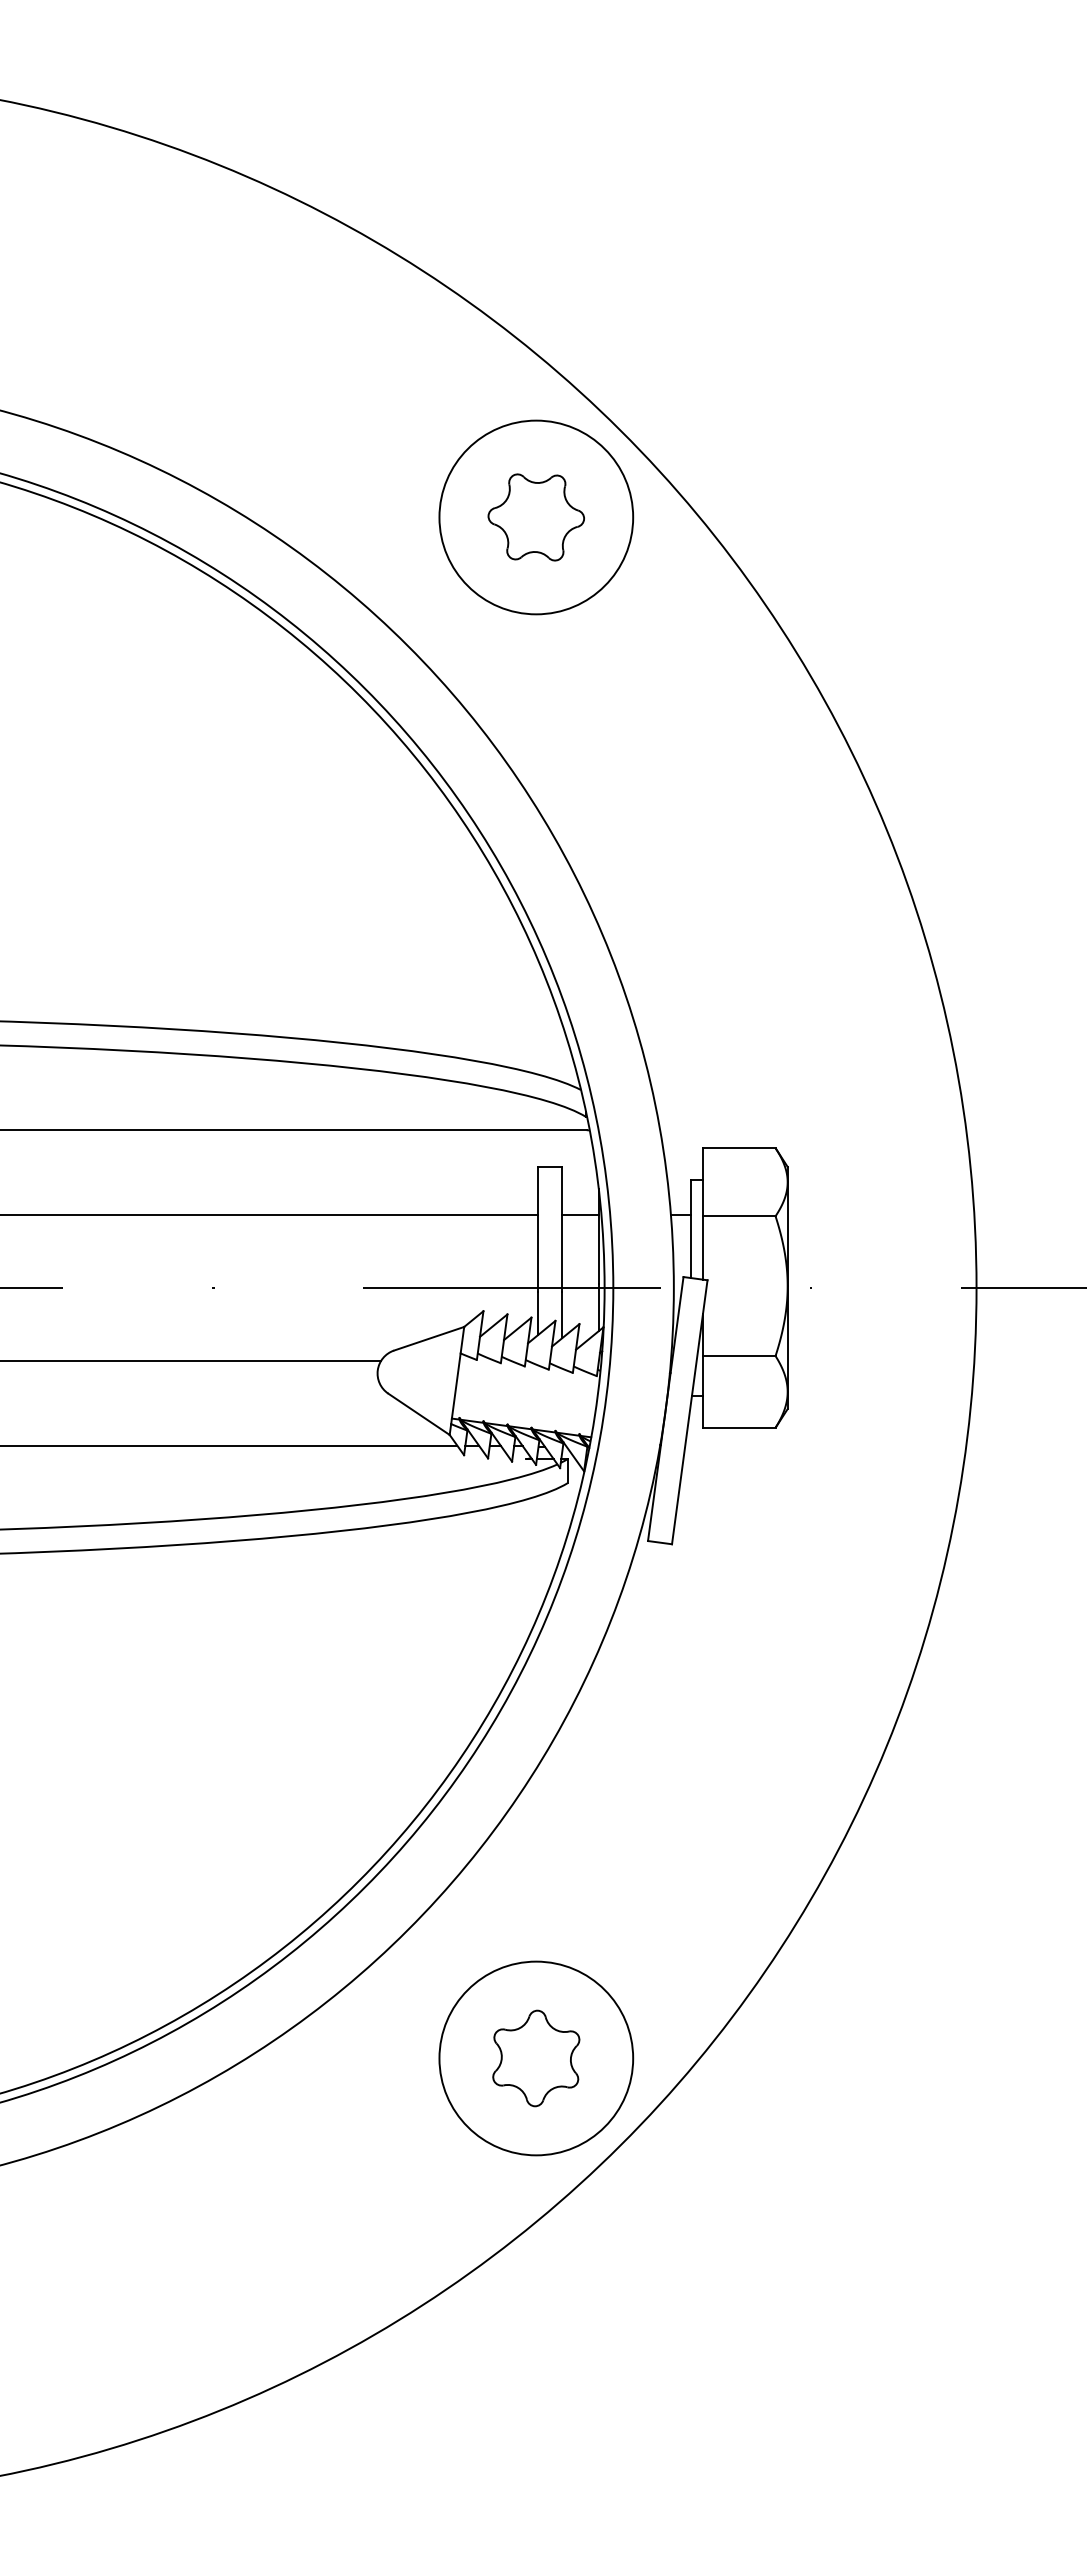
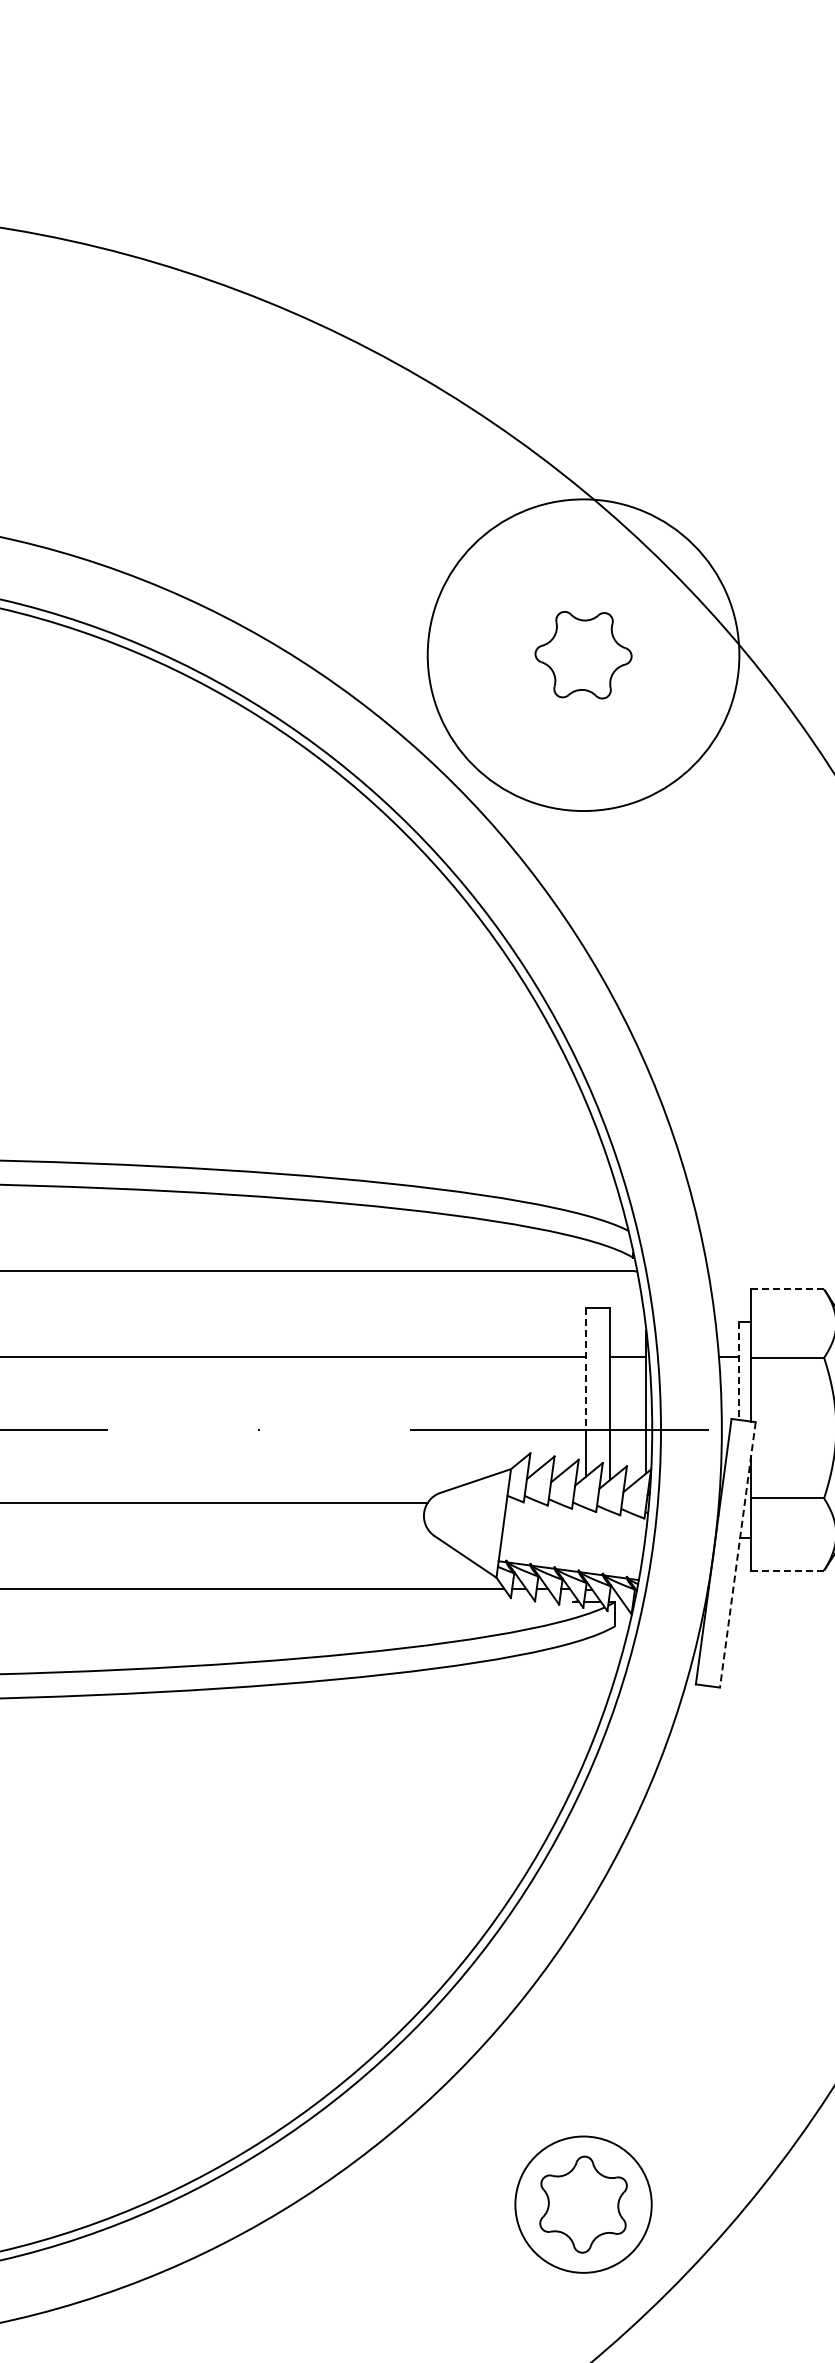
circle: (536, 517) -> (583, 655), size x1.6
line: (739, 1148) -> (787, 1289), solid -> dashed
line: (538, 1229) -> (585, 1371), solid -> dashed
line: (690, 1229) -> (738, 1371), solid -> dashed
line: (689, 1412) -> (737, 1555), solid -> dashed
line: (739, 1427) -> (787, 1570), solid -> dashed
circle: (536, 2058) -> (583, 2204), size x0.7

